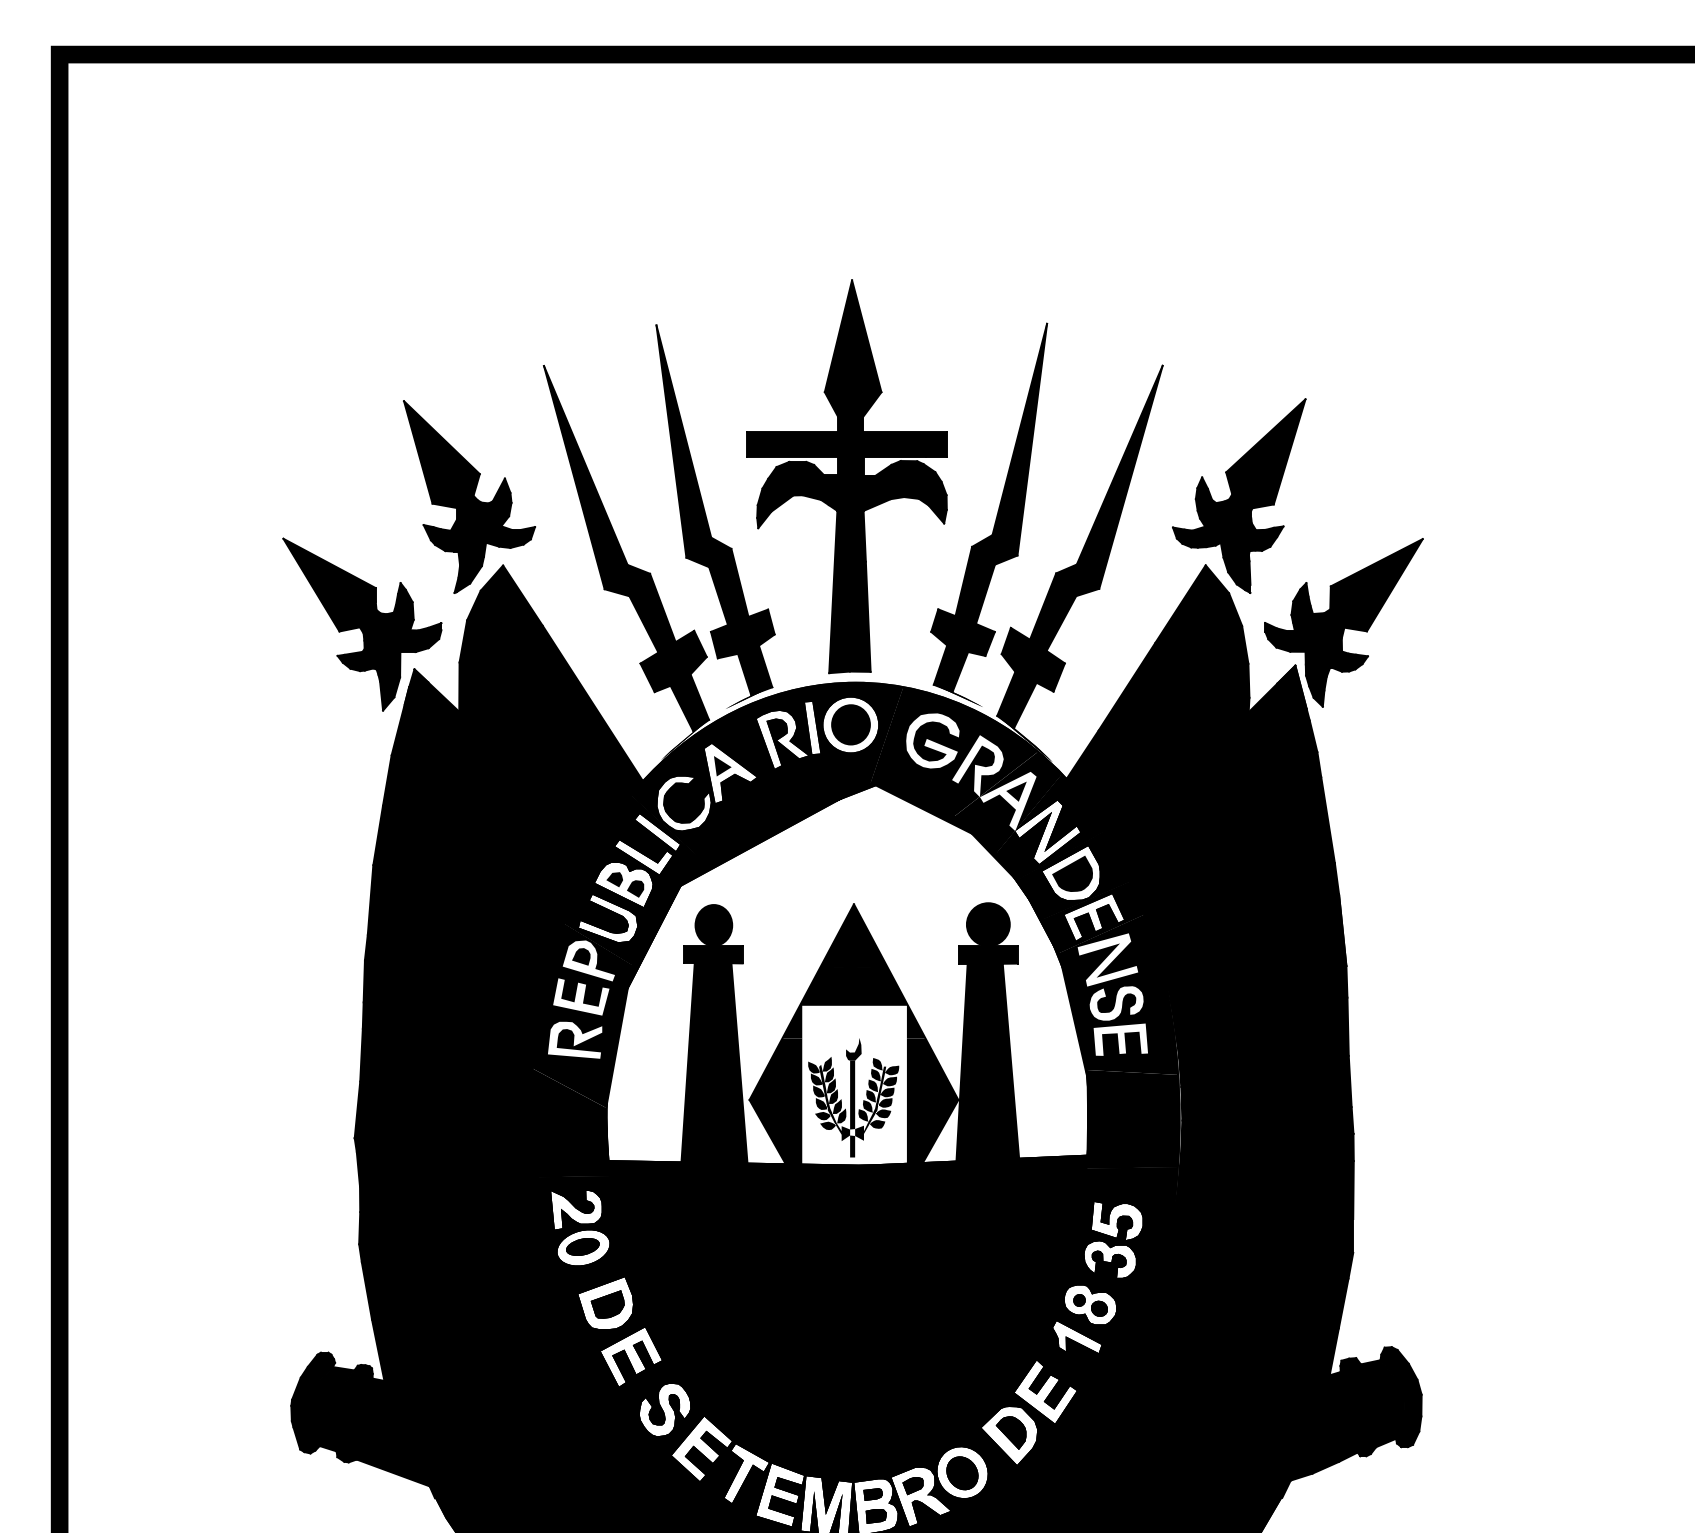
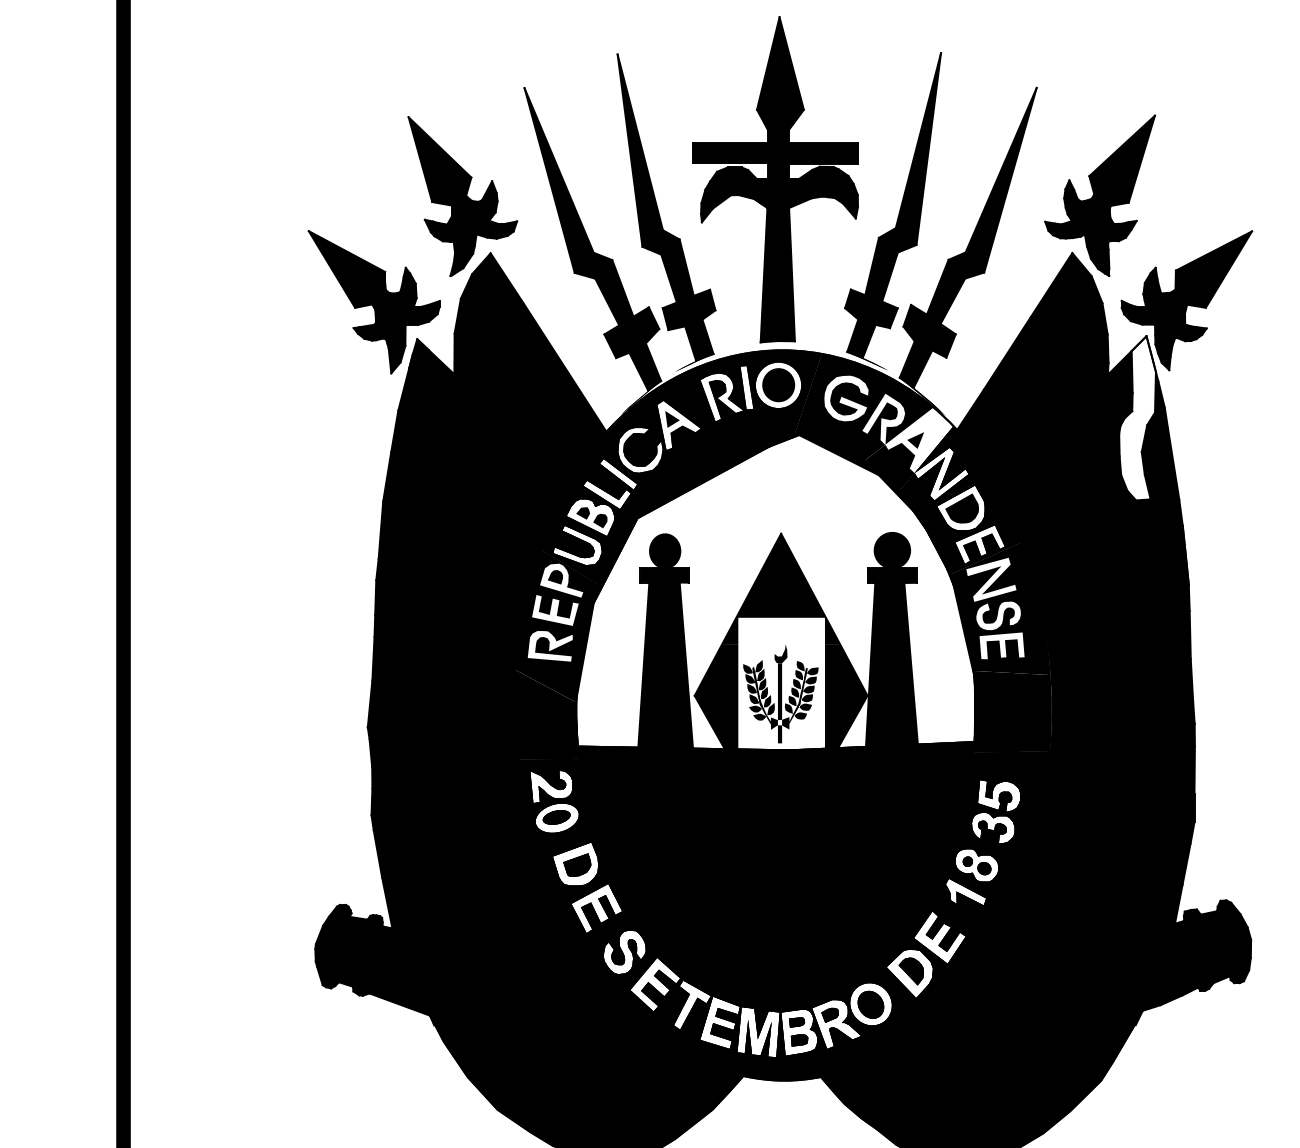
fill: (1284, 764) -> (1137, 418), removed
fill: (1020, 790) -> (919, 439), removed

